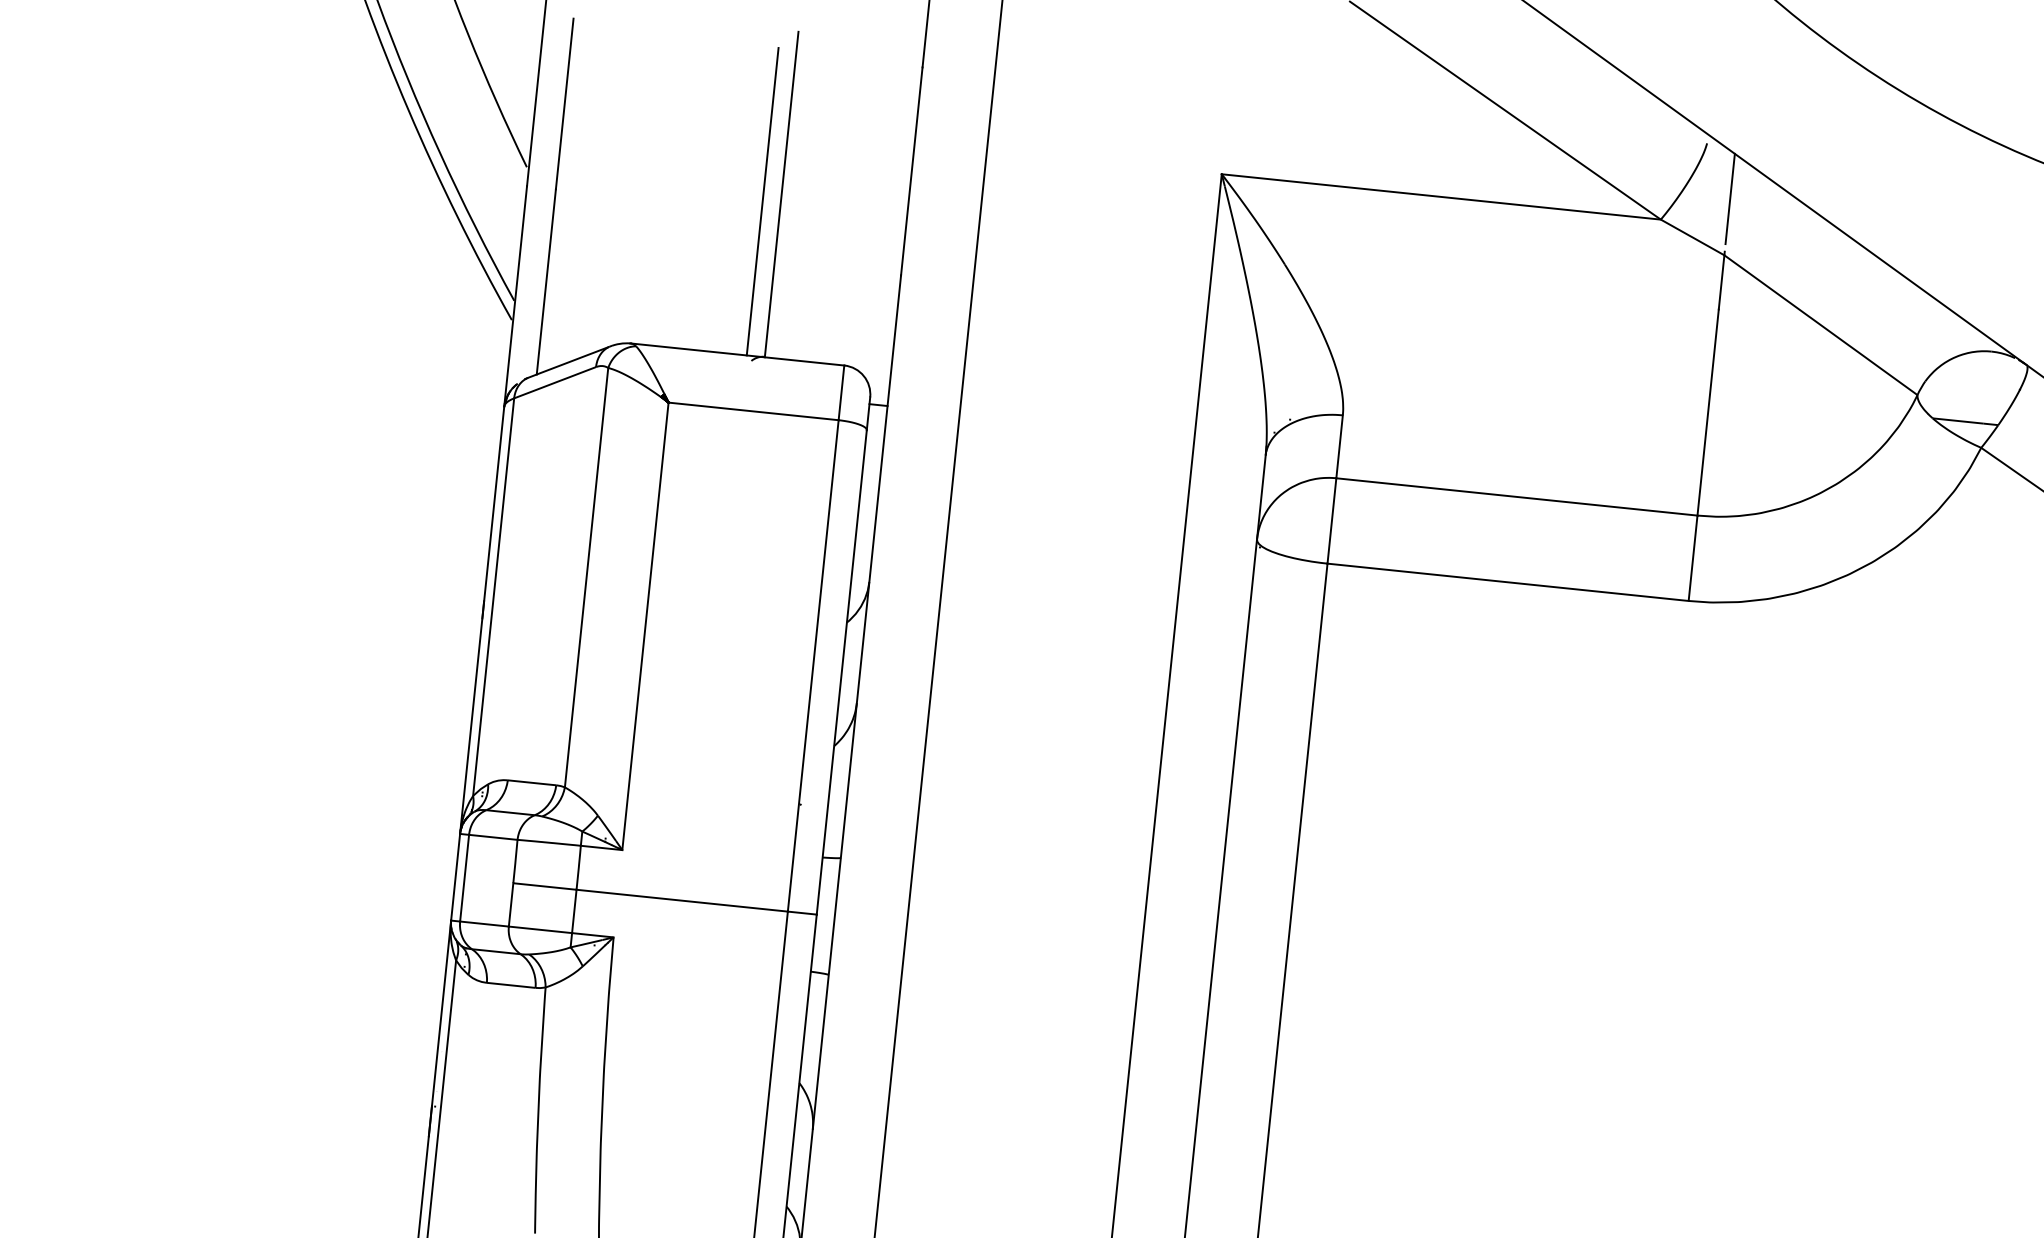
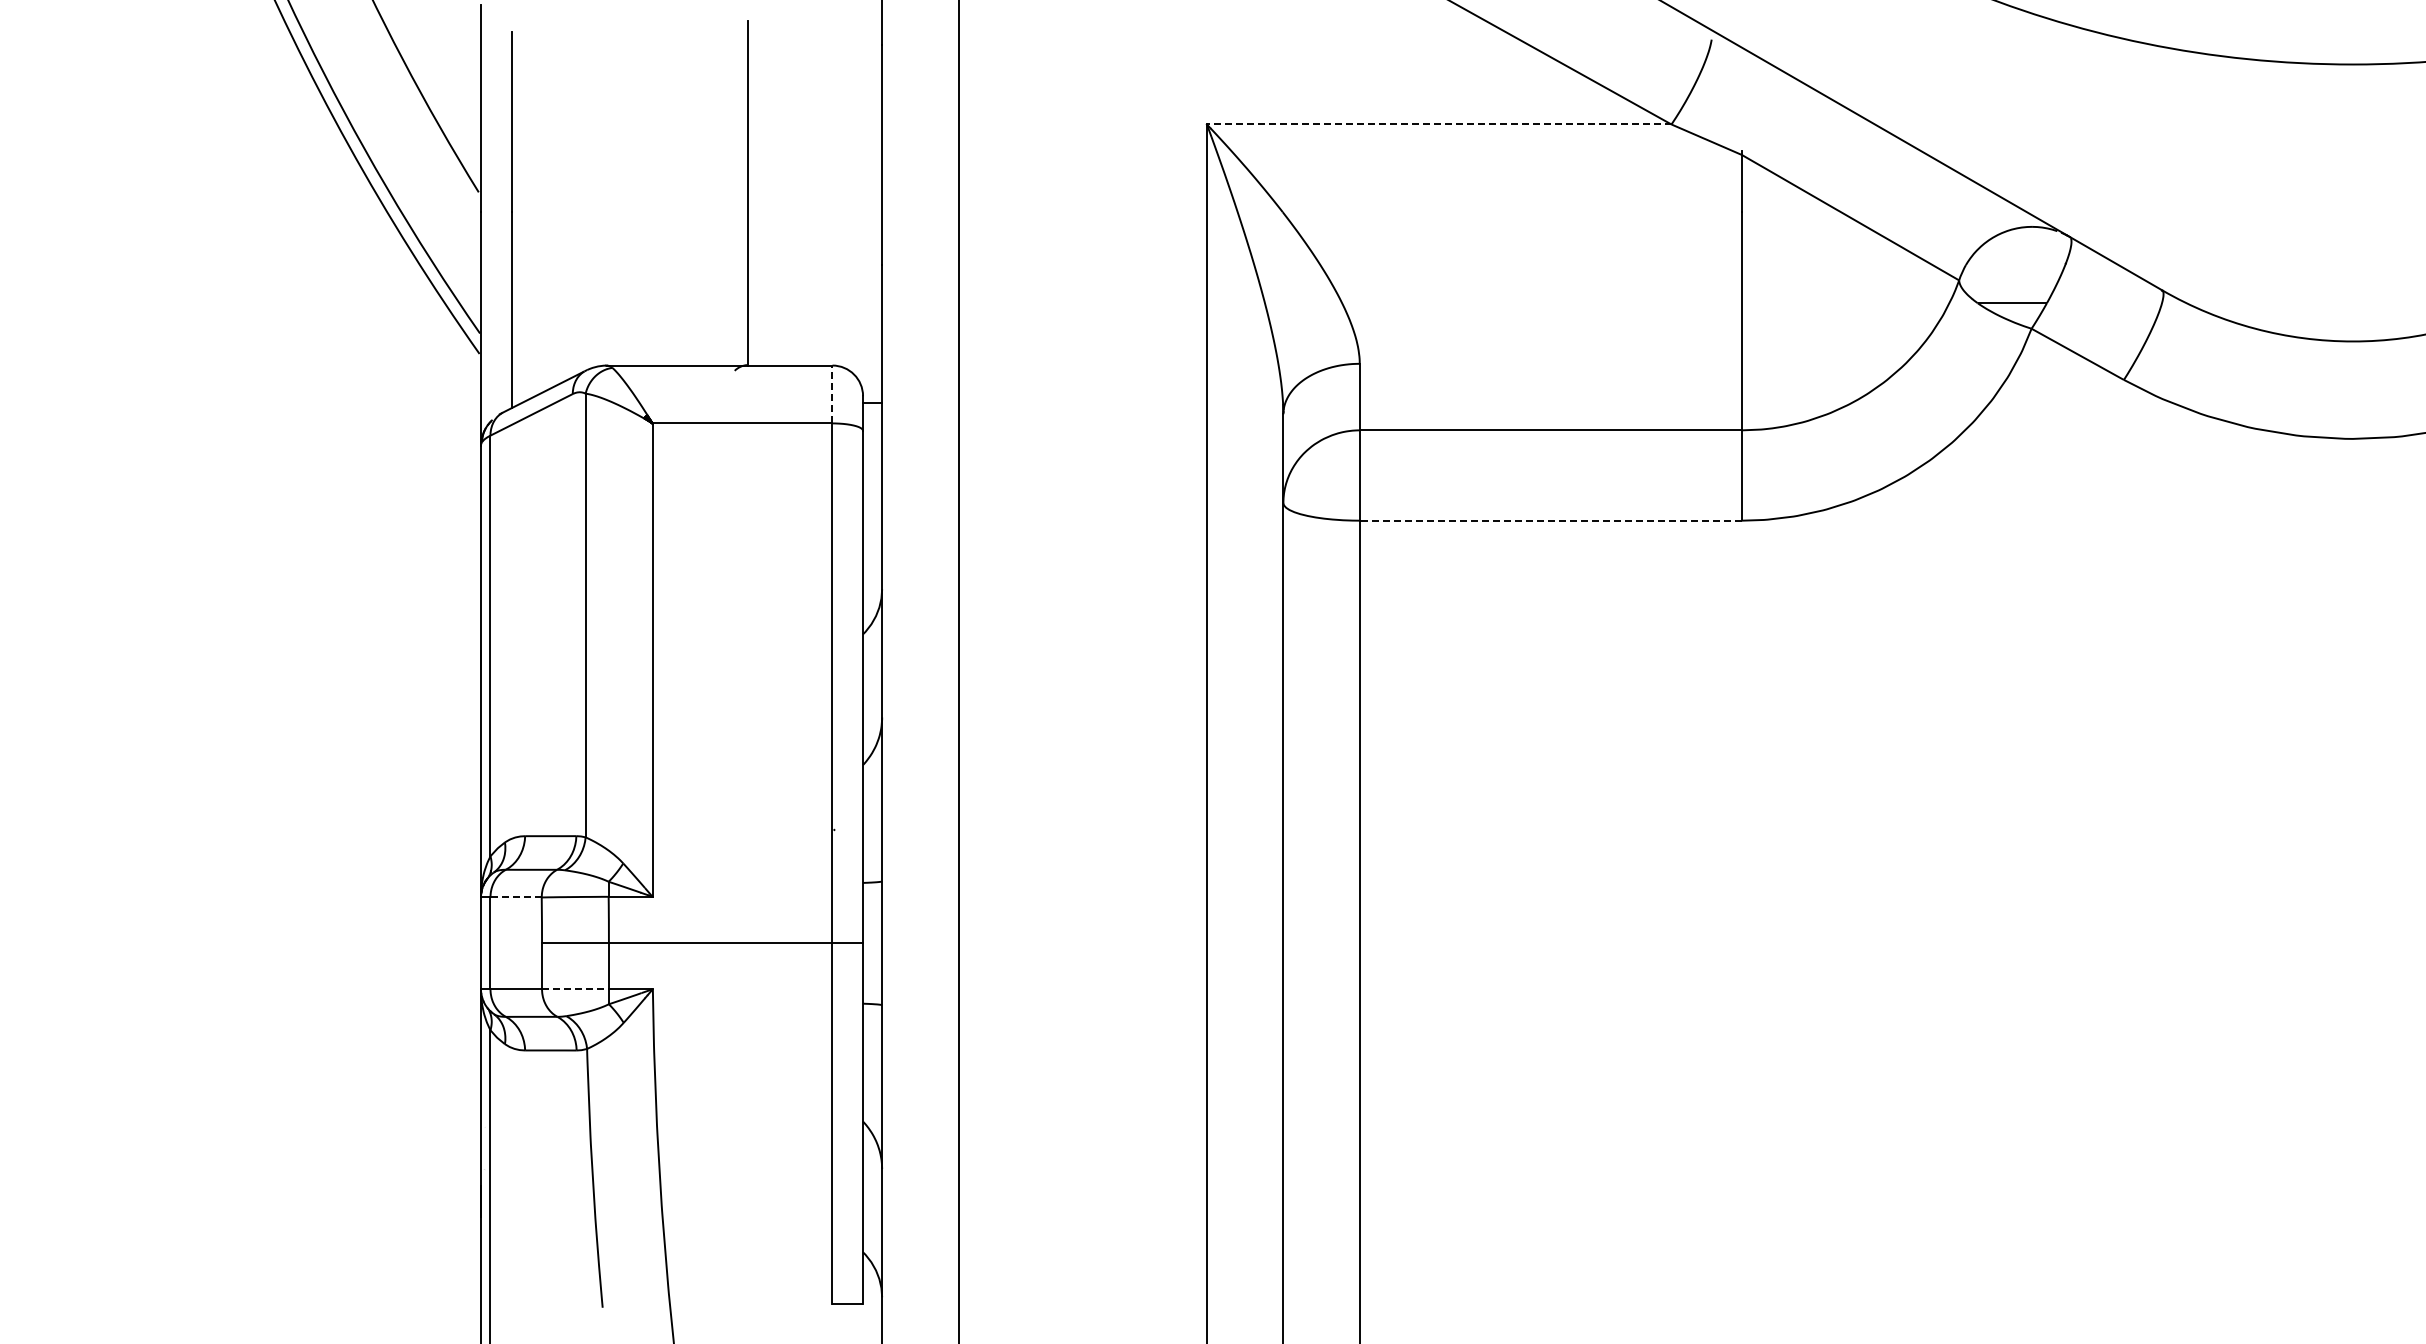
line: (1440, 196) -> (1438, 124), solid -> dashed
line: (1729, 199) -> (1741, 95), removed
line: (762, 201) -> (729, 202), removed
line: (841, 392) -> (832, 394), solid -> dashed
line: (1507, 582) -> (1550, 520), solid -> dashed
line: (493, 837) -> (516, 897), solid -> dashed
line: (540, 930) -> (575, 989), solid -> dashed

